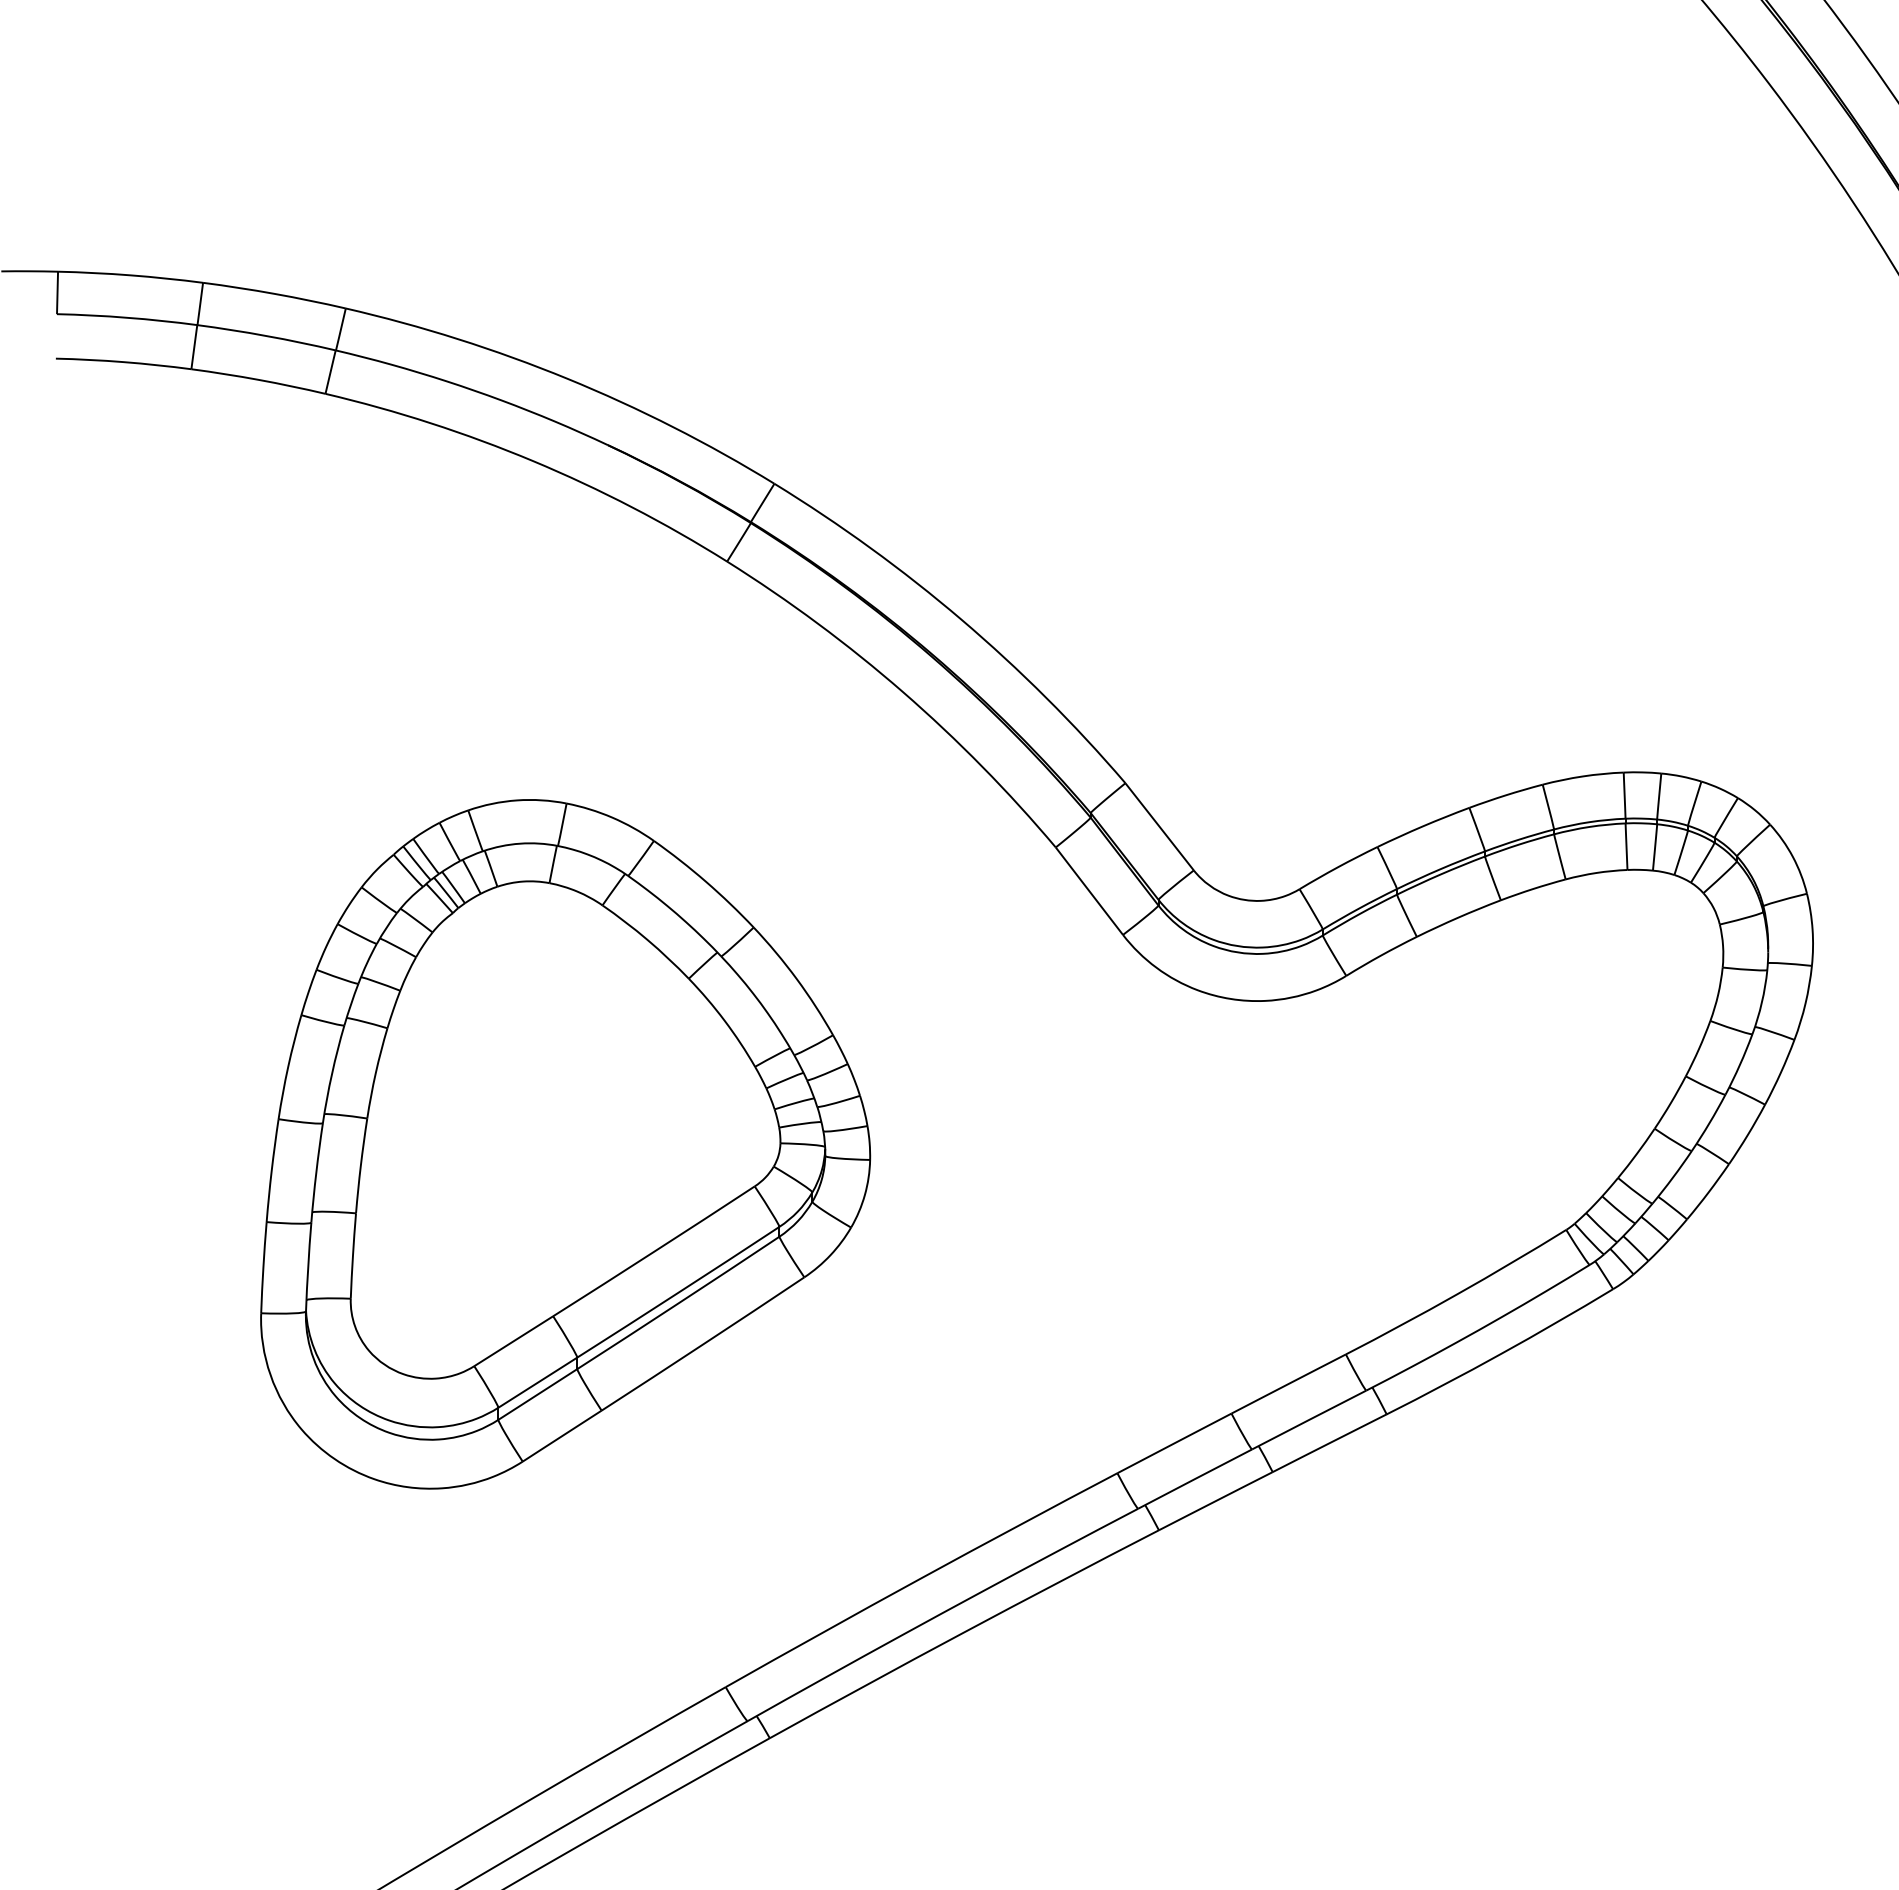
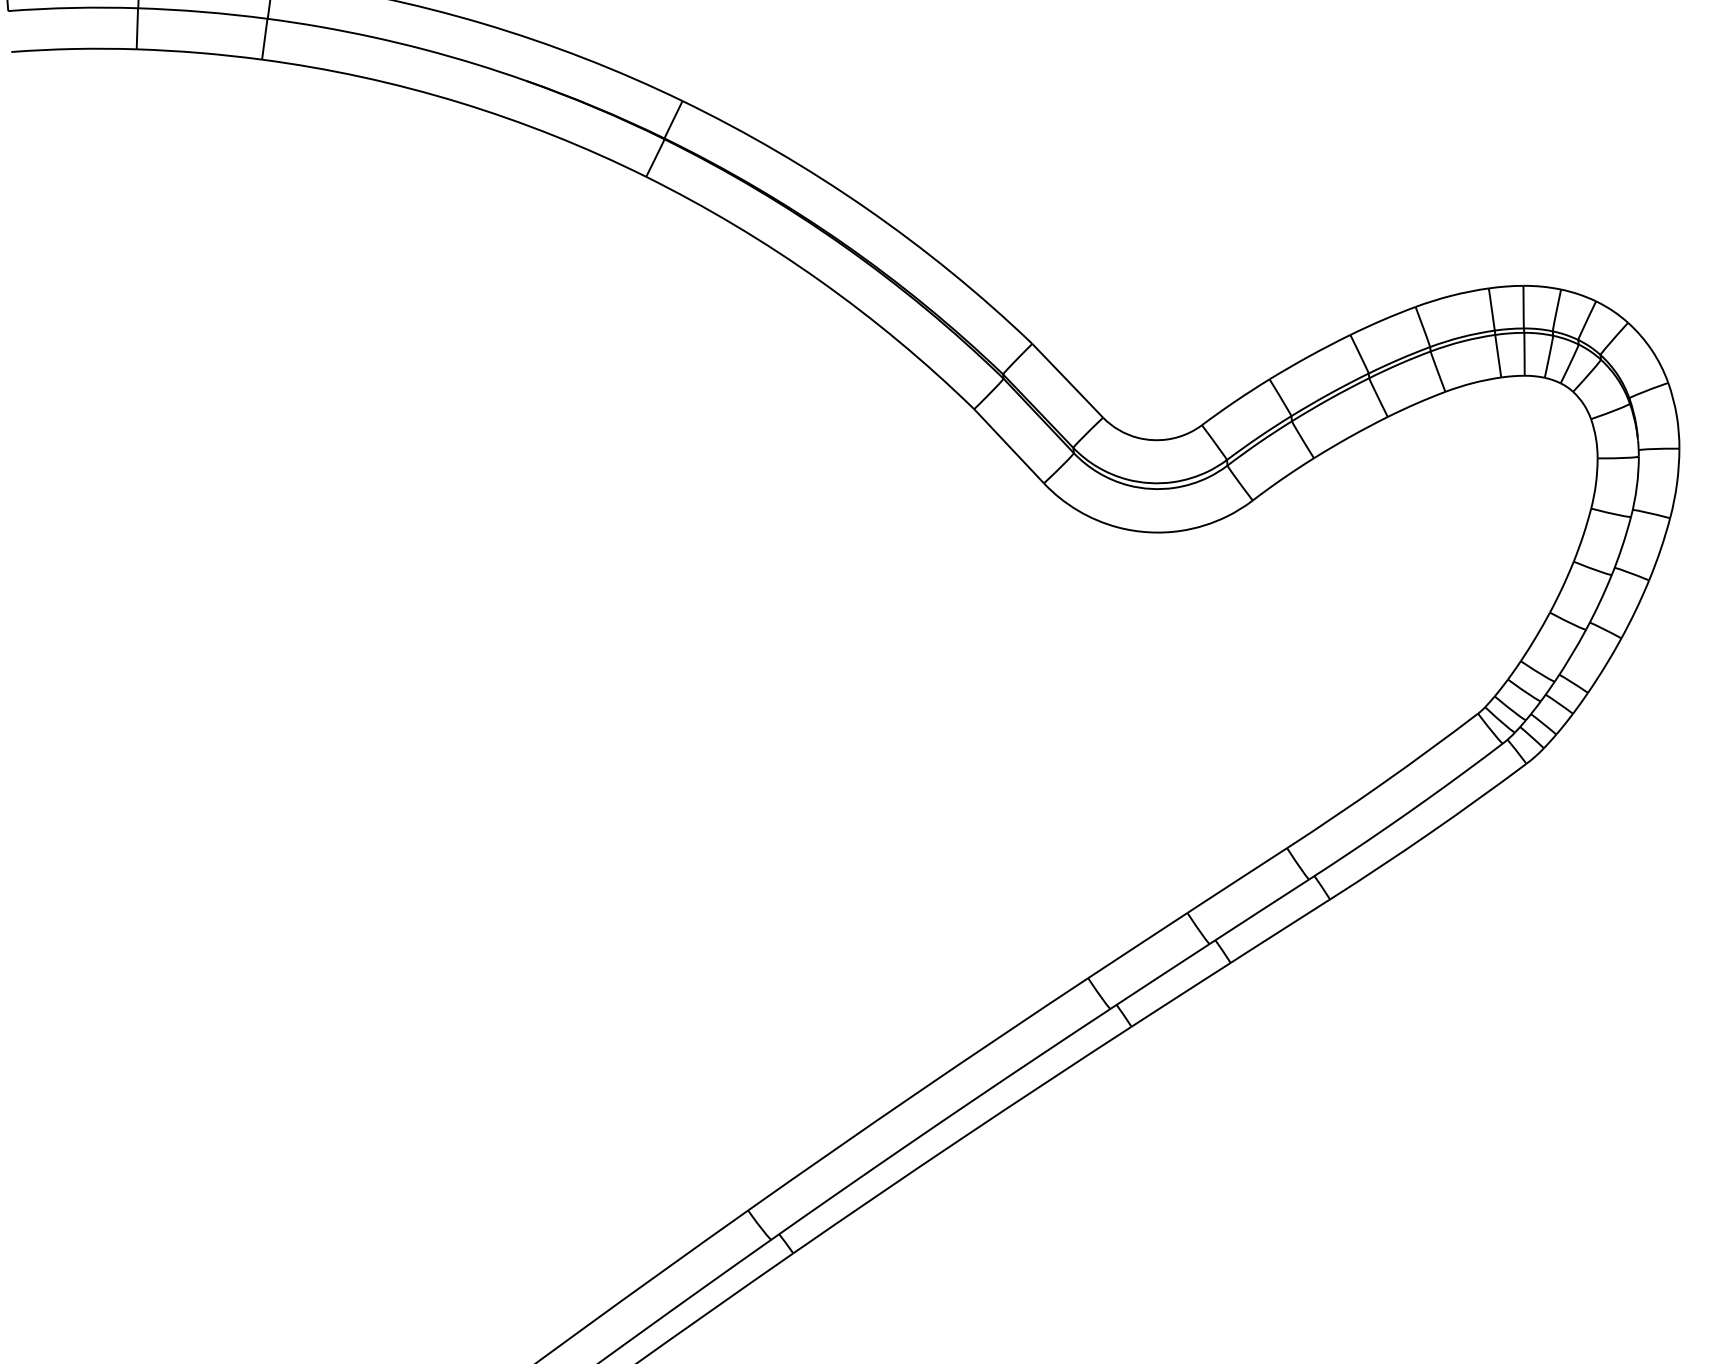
part: (565, 1144) -> (551, 726), removed

